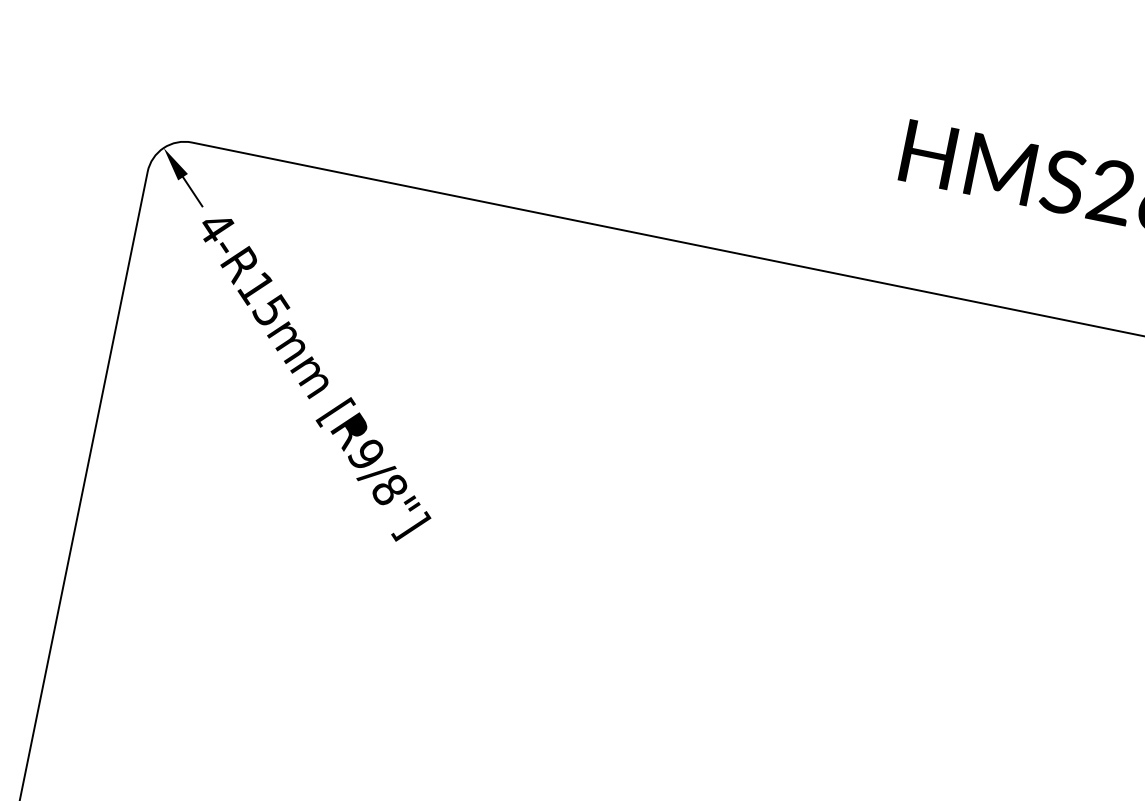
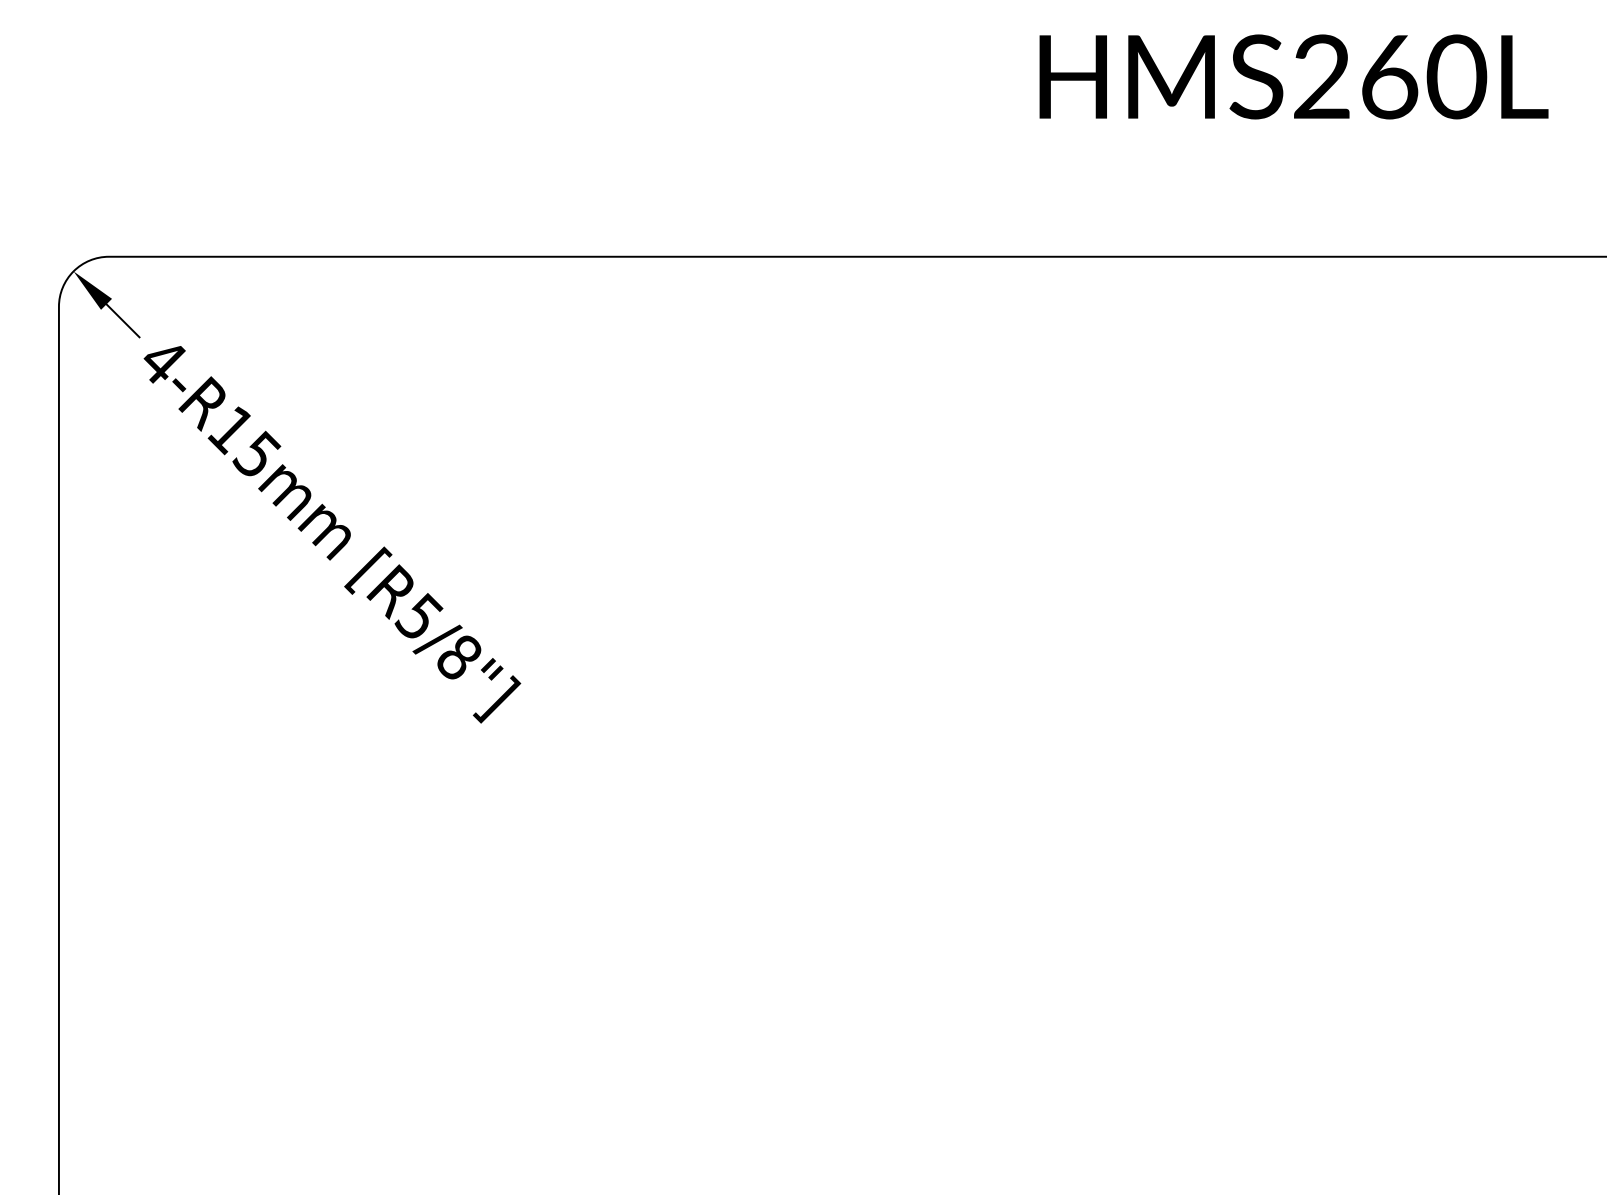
text: (366, 452) -> (418, 615), [R9/8"] -> [R5/8"]

